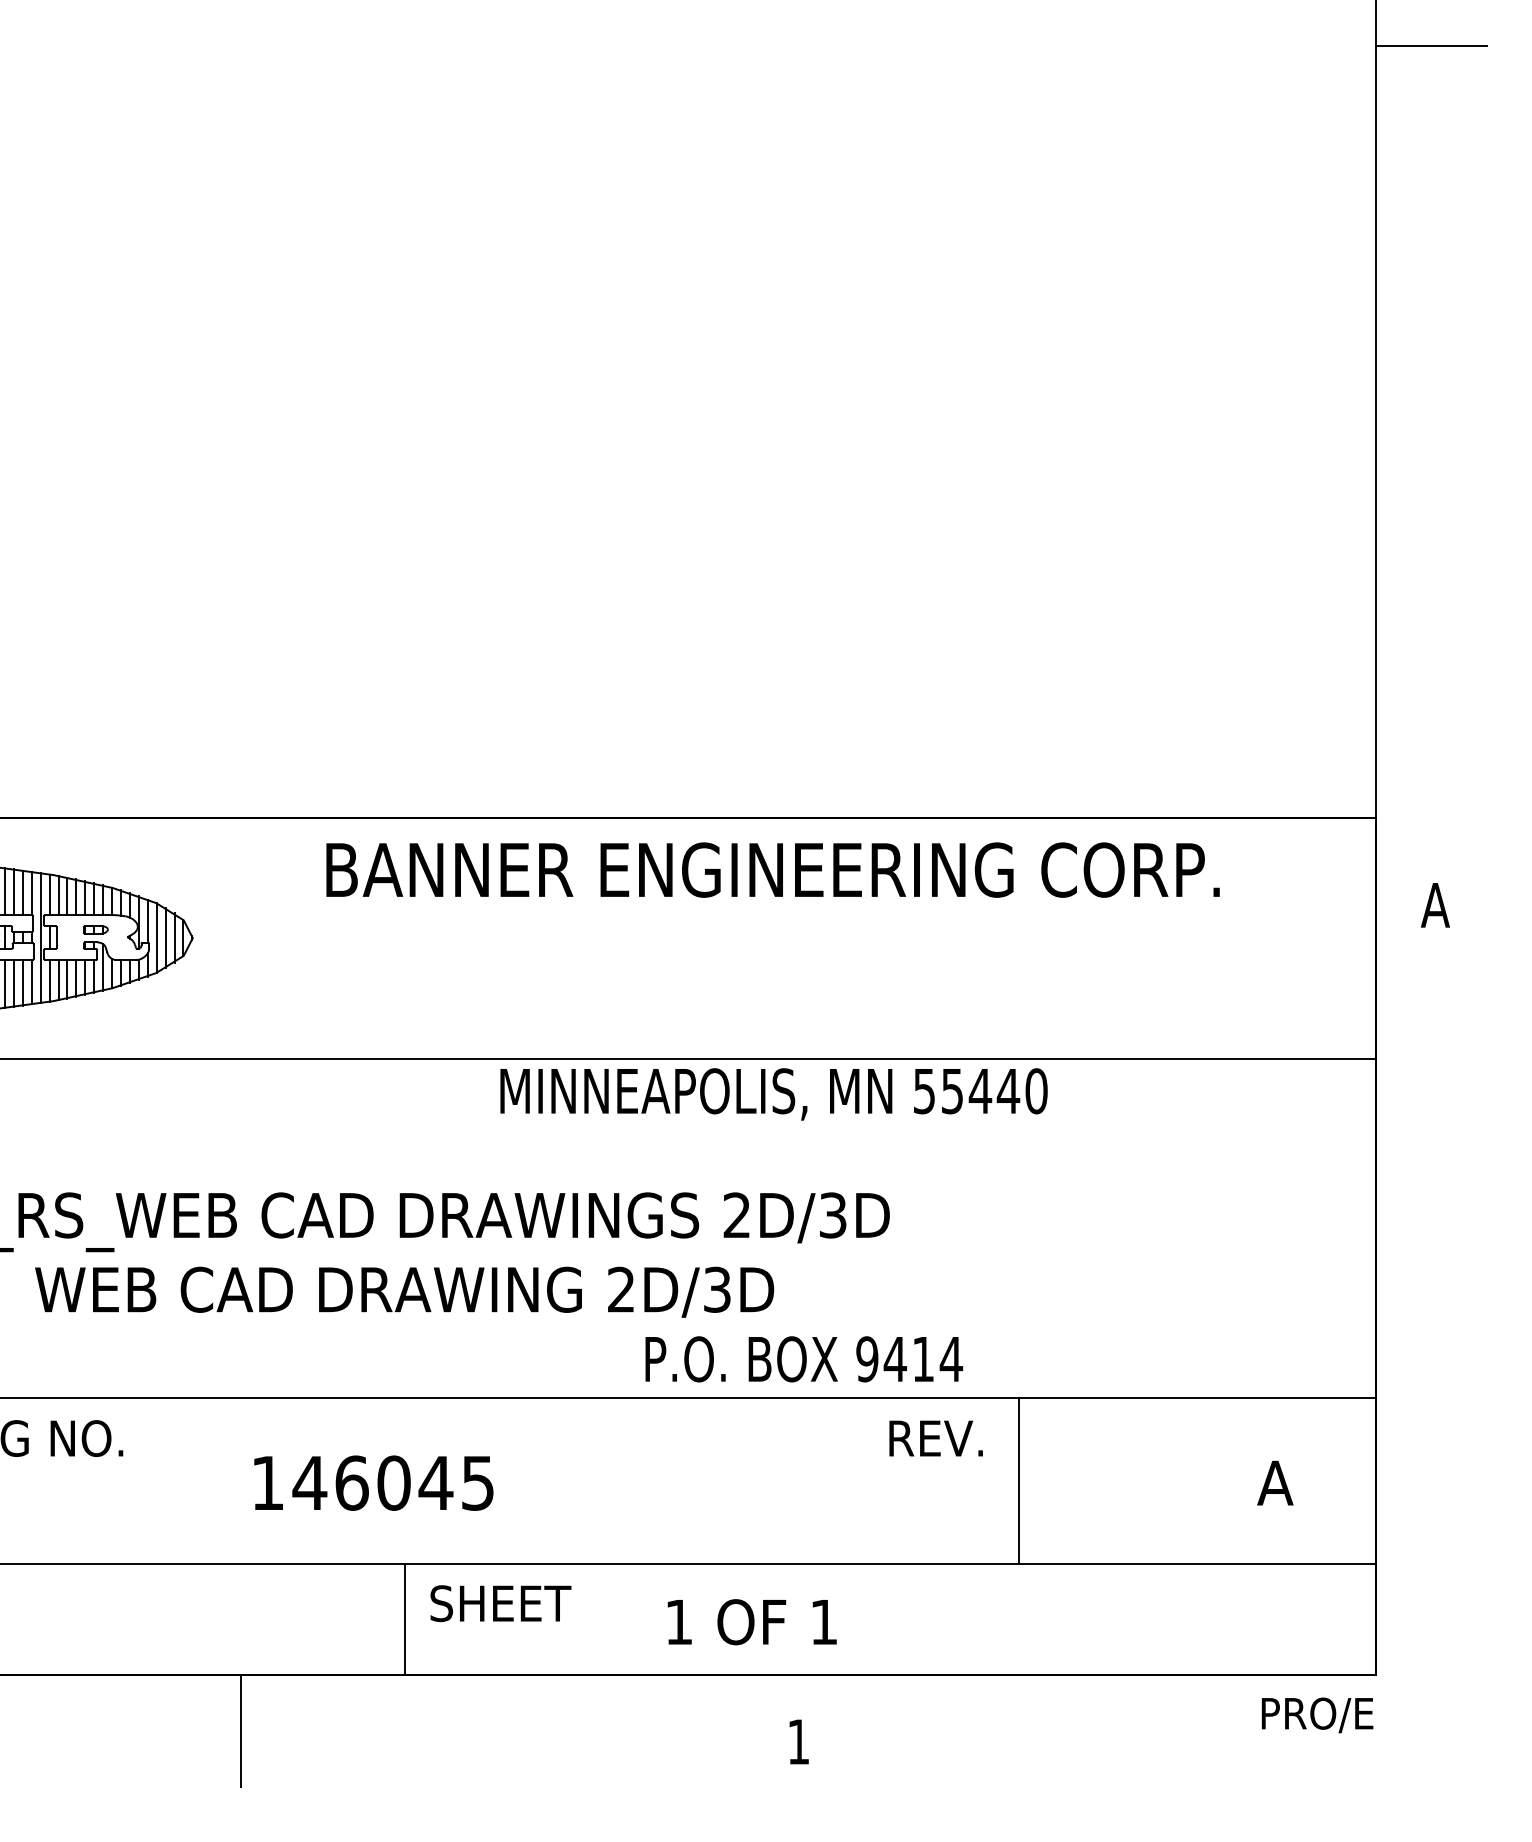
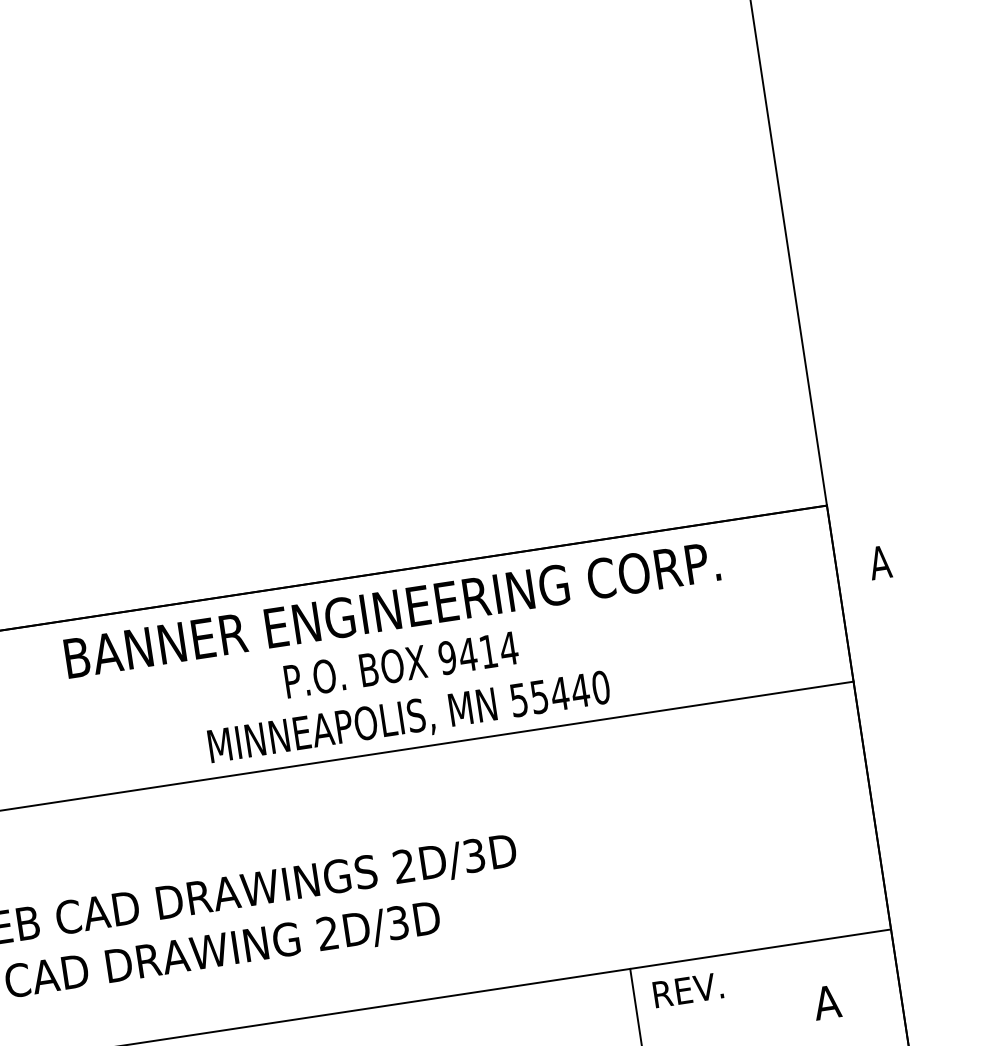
text: (773, 1094) -> (409, 719), moved
text: (803, 1359) -> (400, 665), moved
text: (935, 1438) -> (687, 990), moved

